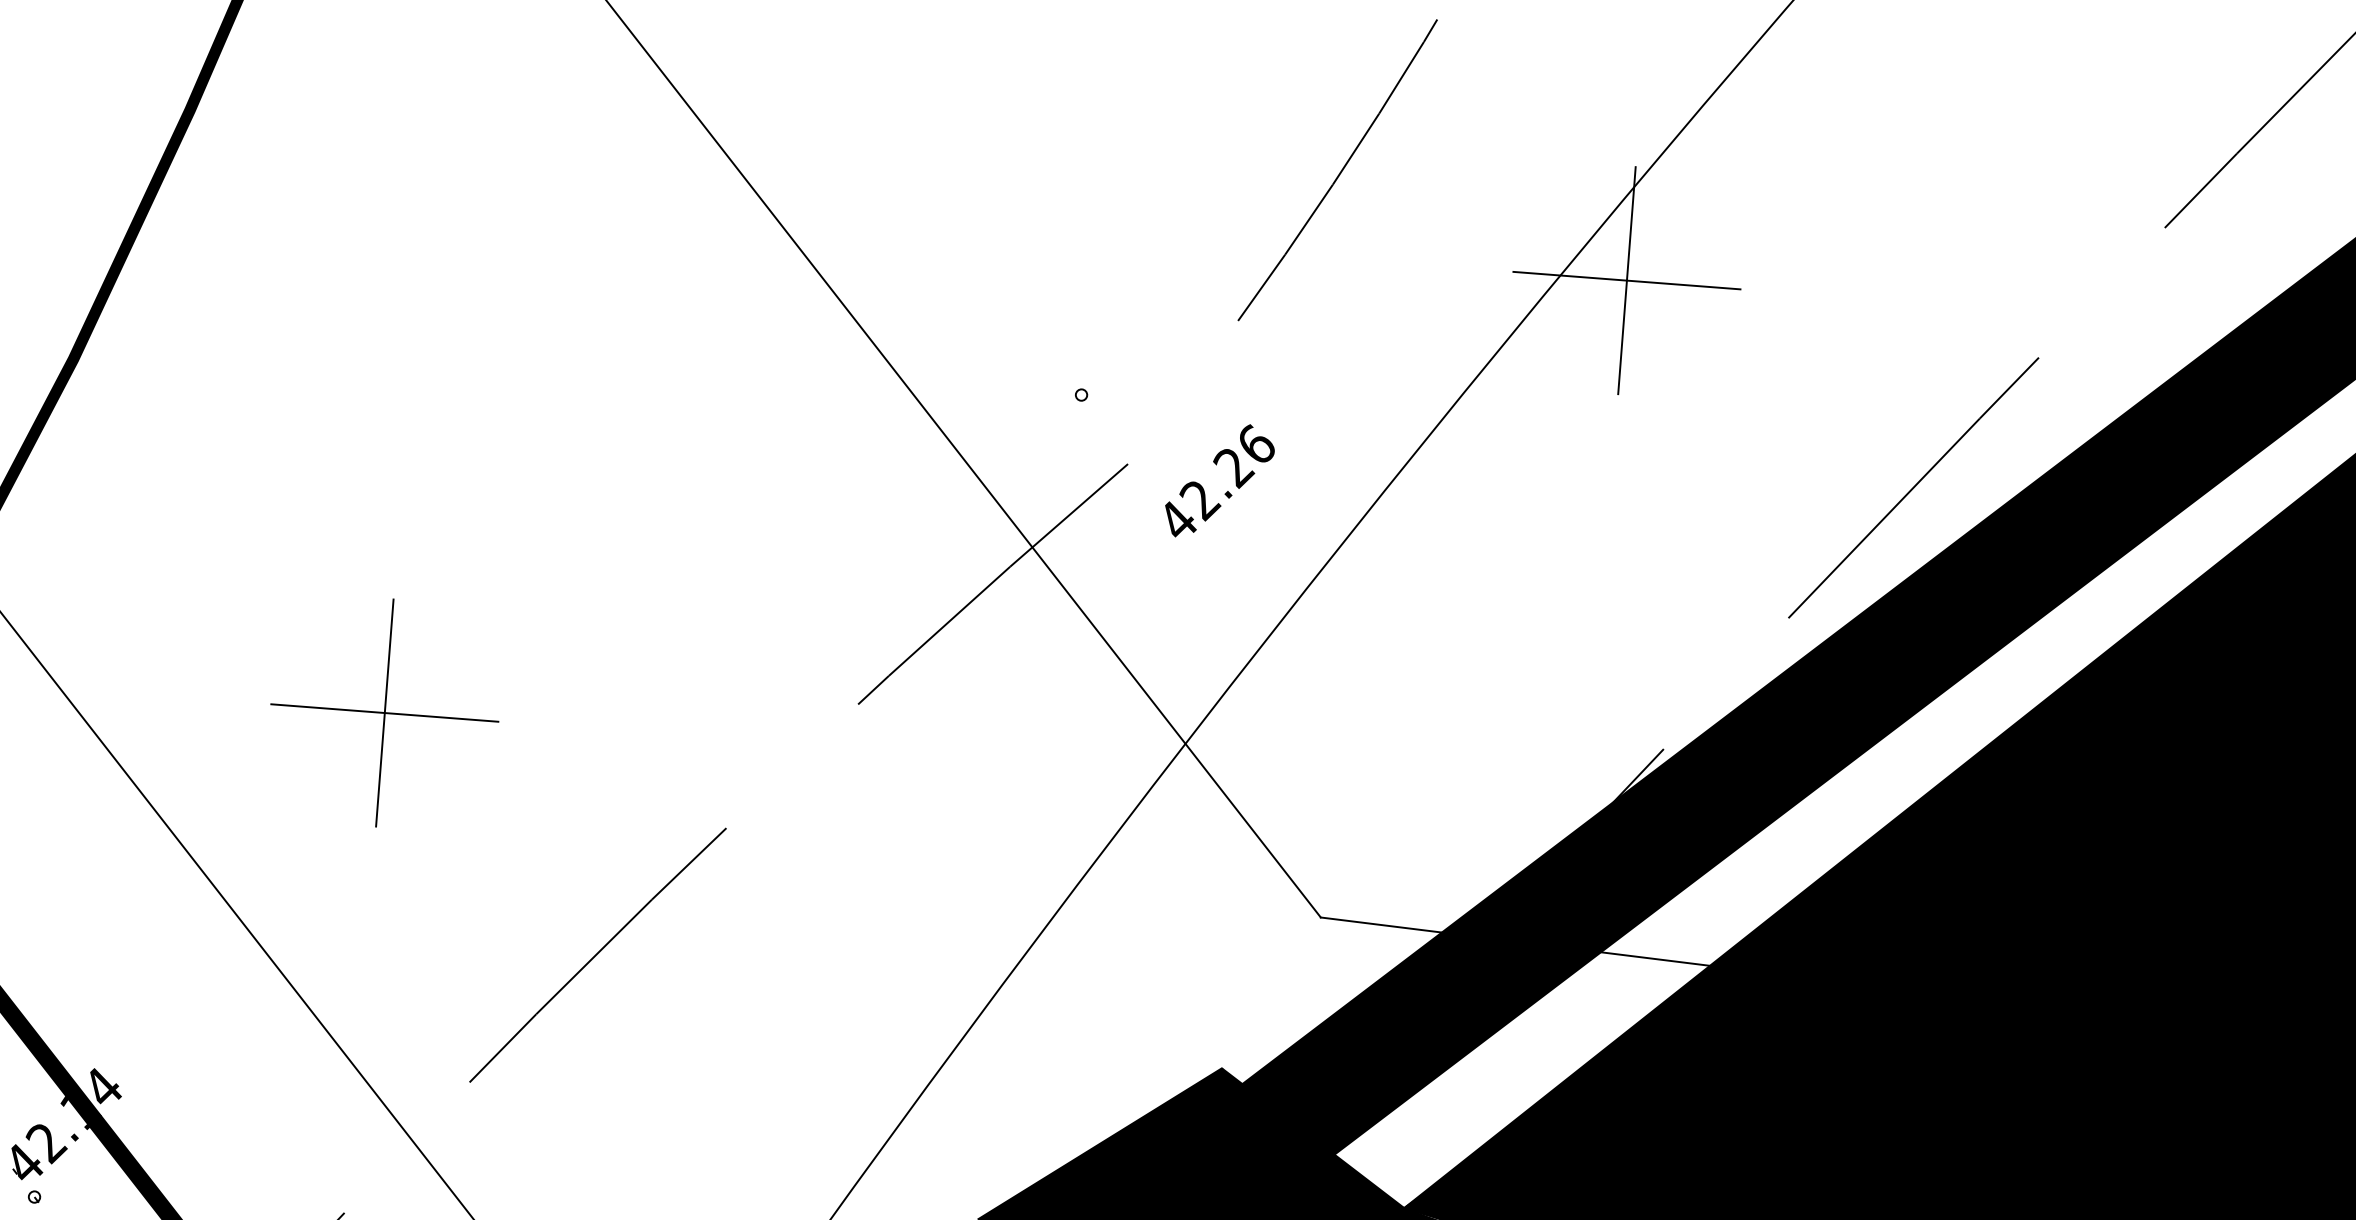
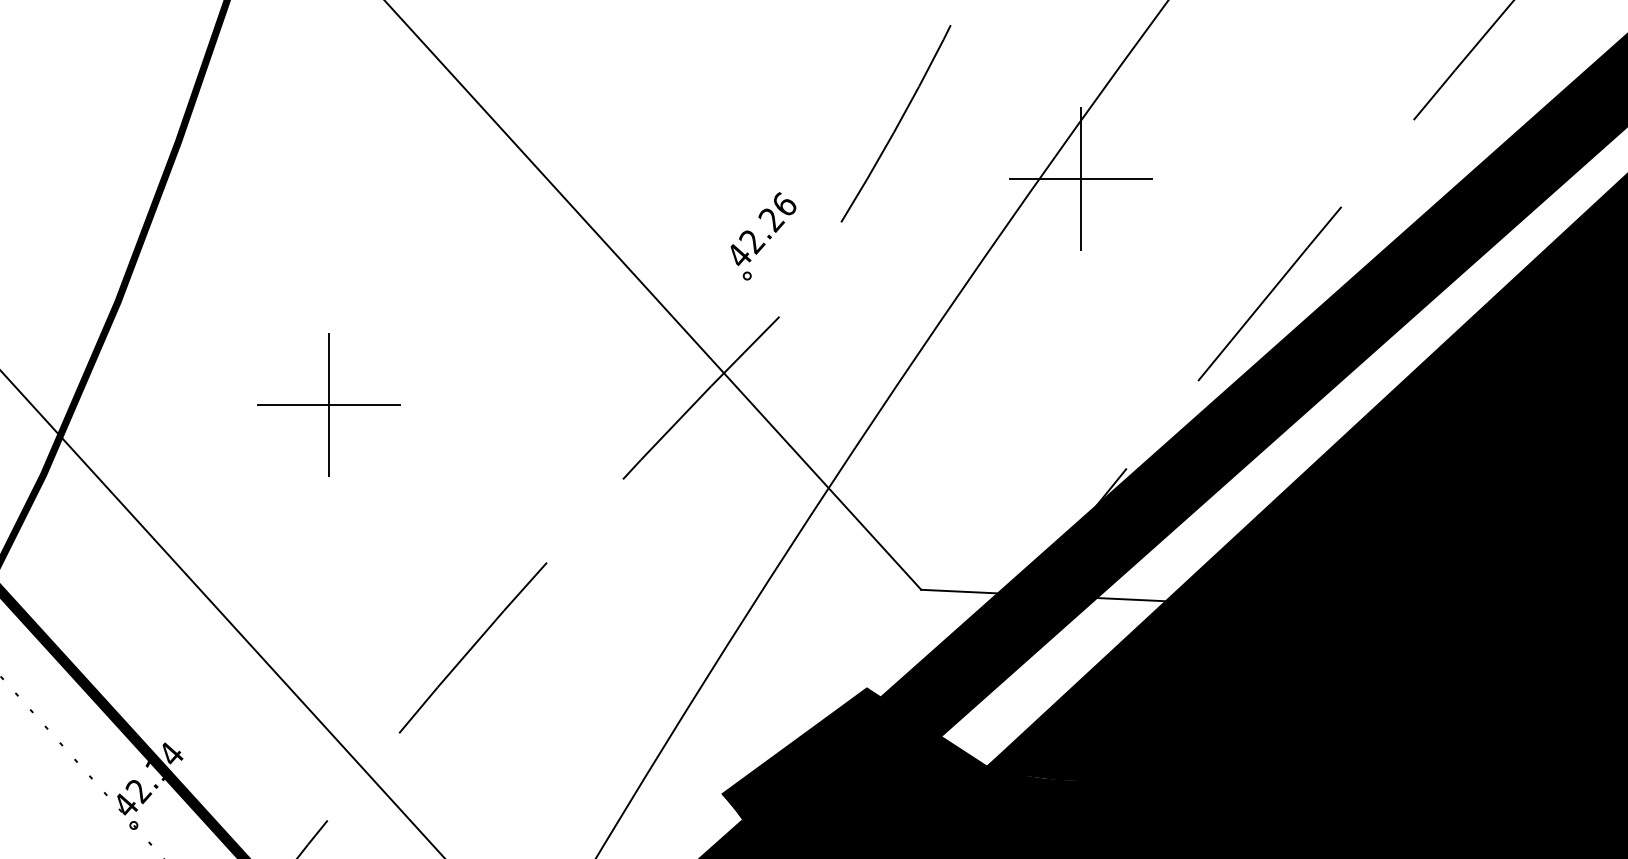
text: (1219, 480) -> (763, 228), moved
part: (384, 711) -> (328, 404), moved

